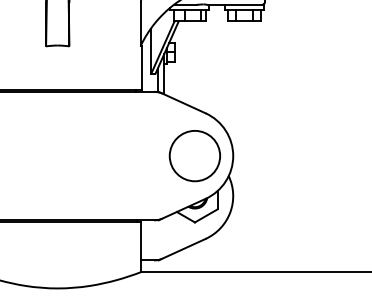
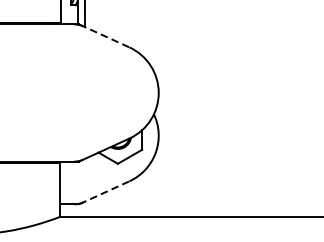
line: (182, 102) -> (104, 35), solid -> dashed
circle: (194, 156) -> (117, 93), removed
line: (182, 249) -> (104, 192), solid -> dashed

